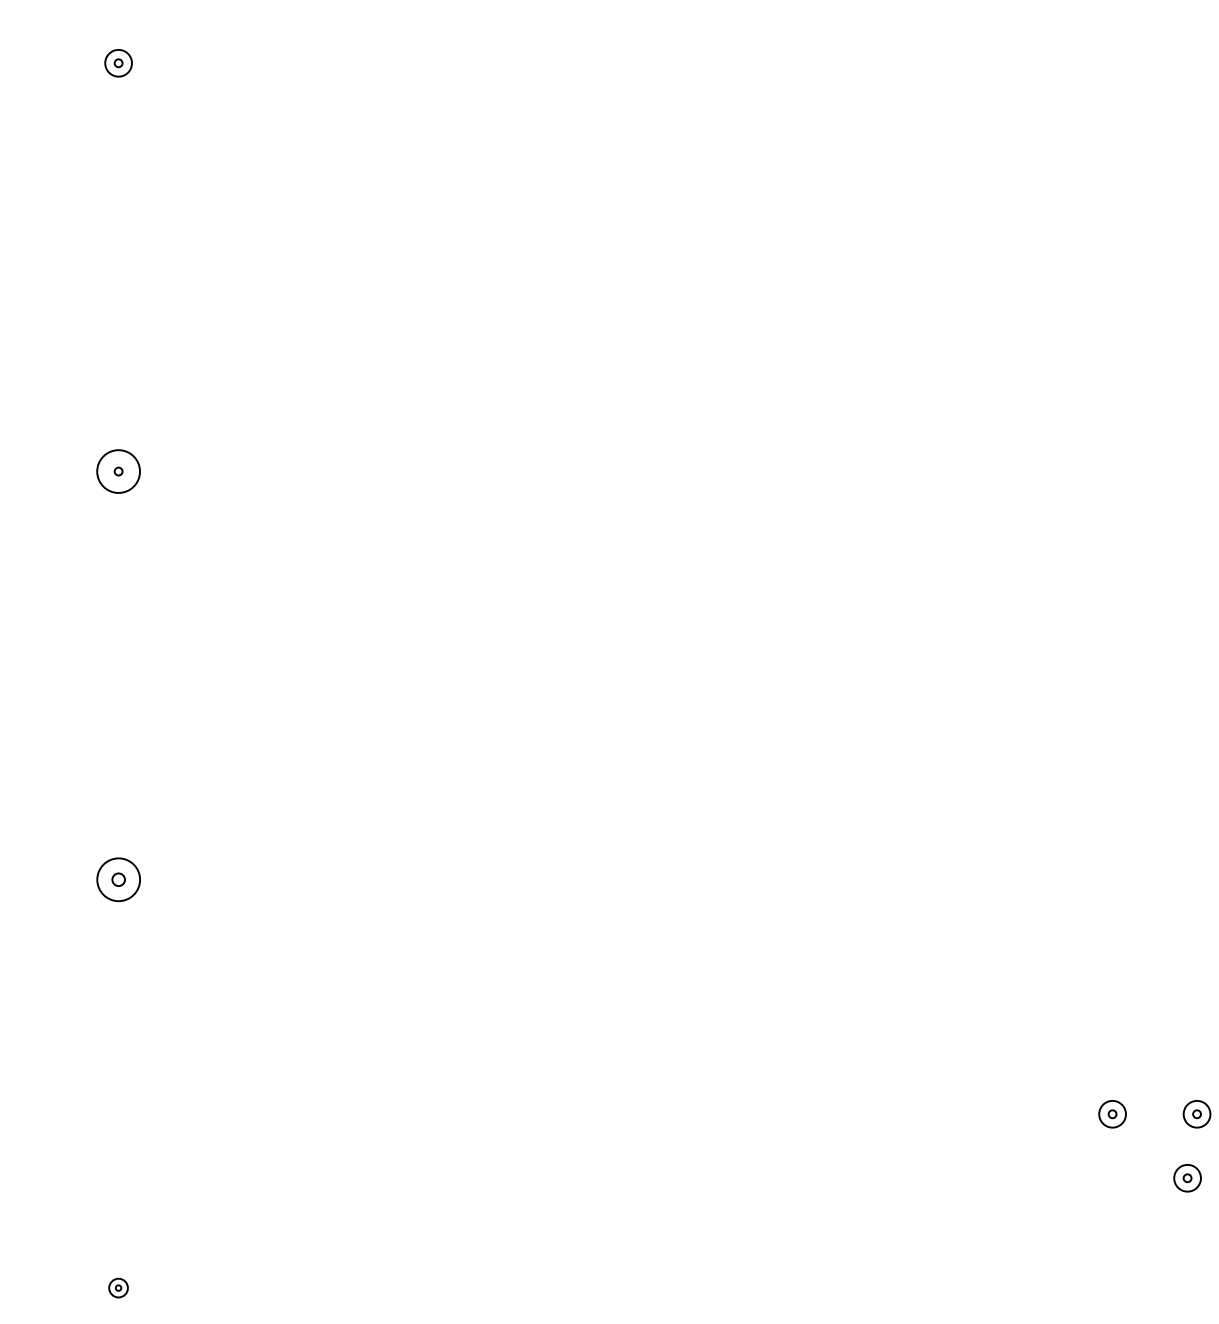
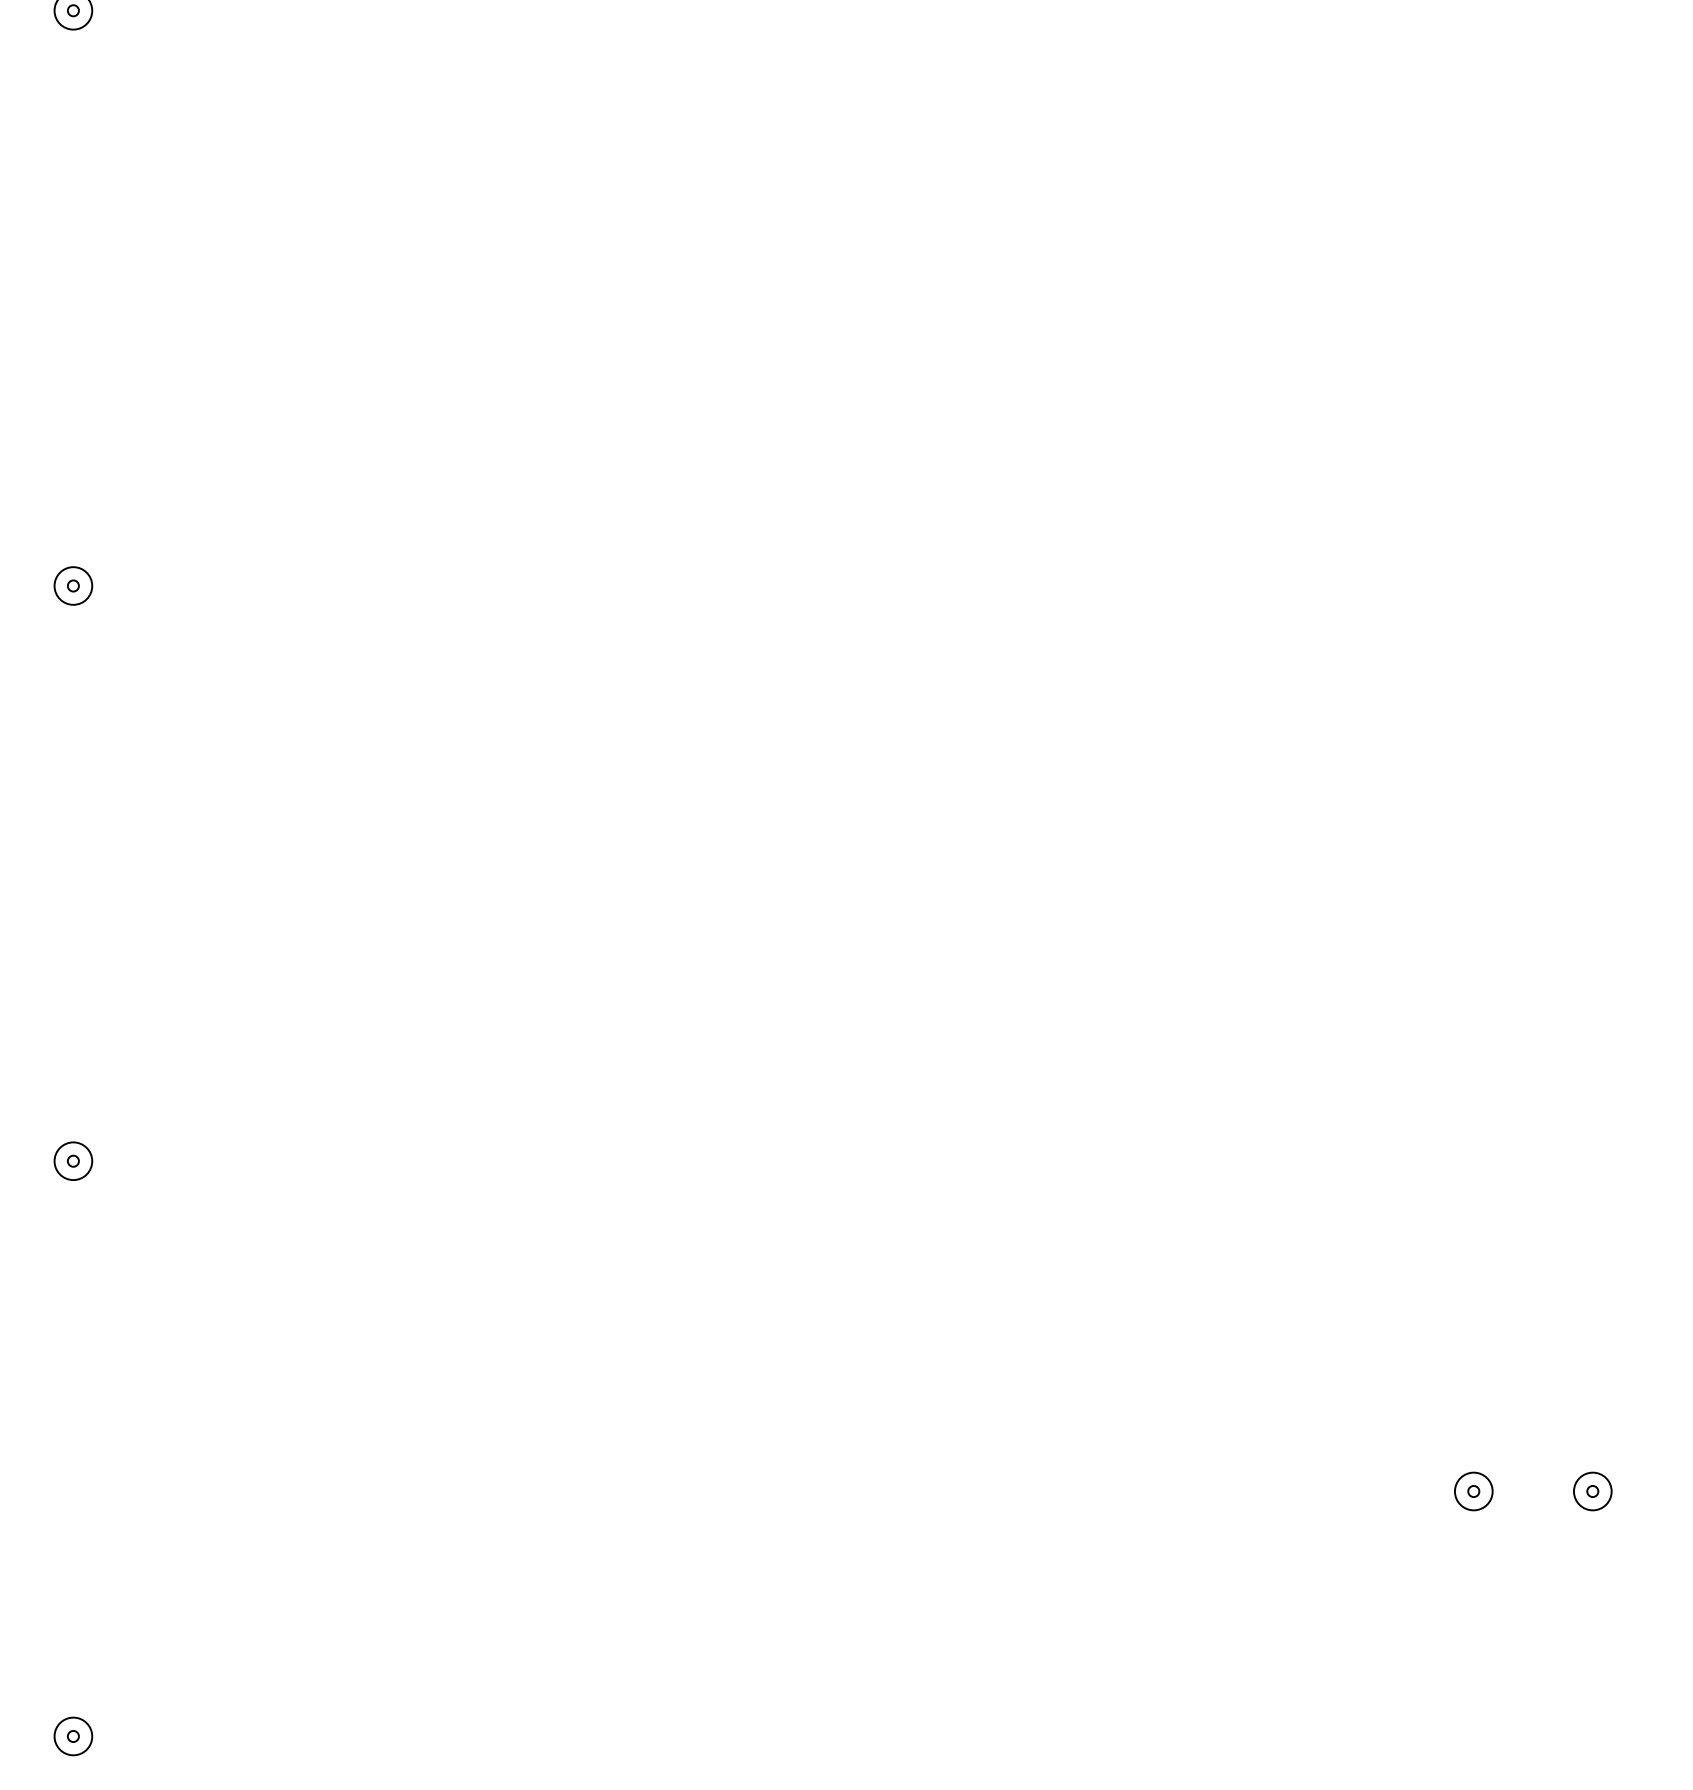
circle: (118, 471) -> (73, 585), size x0.62
part: (118, 879) -> (73, 1160), size x0.62
part: (1187, 1178) -> (1579, 1581), removed
part: (118, 1287) -> (73, 1735), size x1.43

